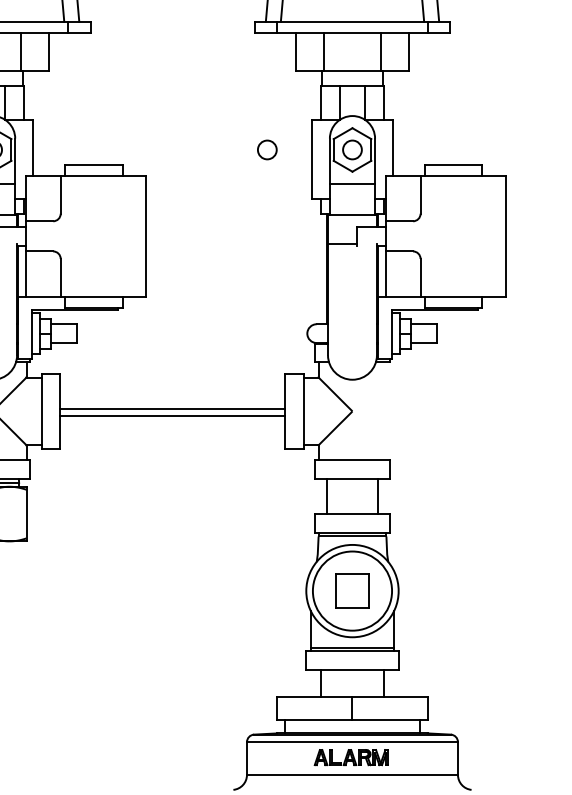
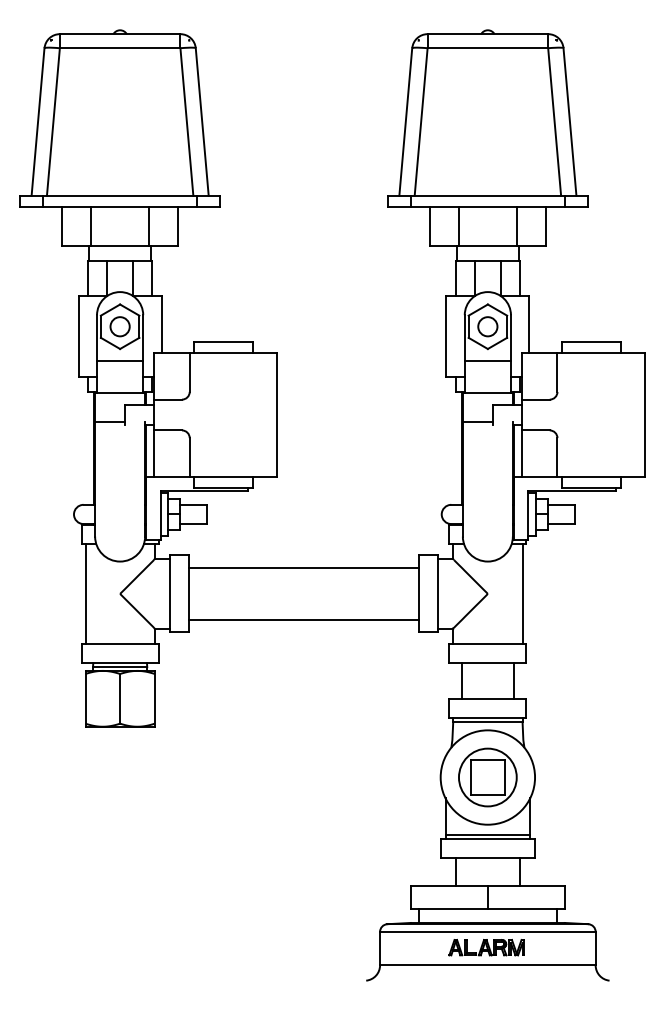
circle: (266, 149) -> (400, 326), removed
line: (172, 409) -> (303, 568), moved
line: (386, 411) -> (522, 593), added
line: (172, 415) -> (303, 619), moved
circle: (352, 591) -> (487, 777), size x0.71

